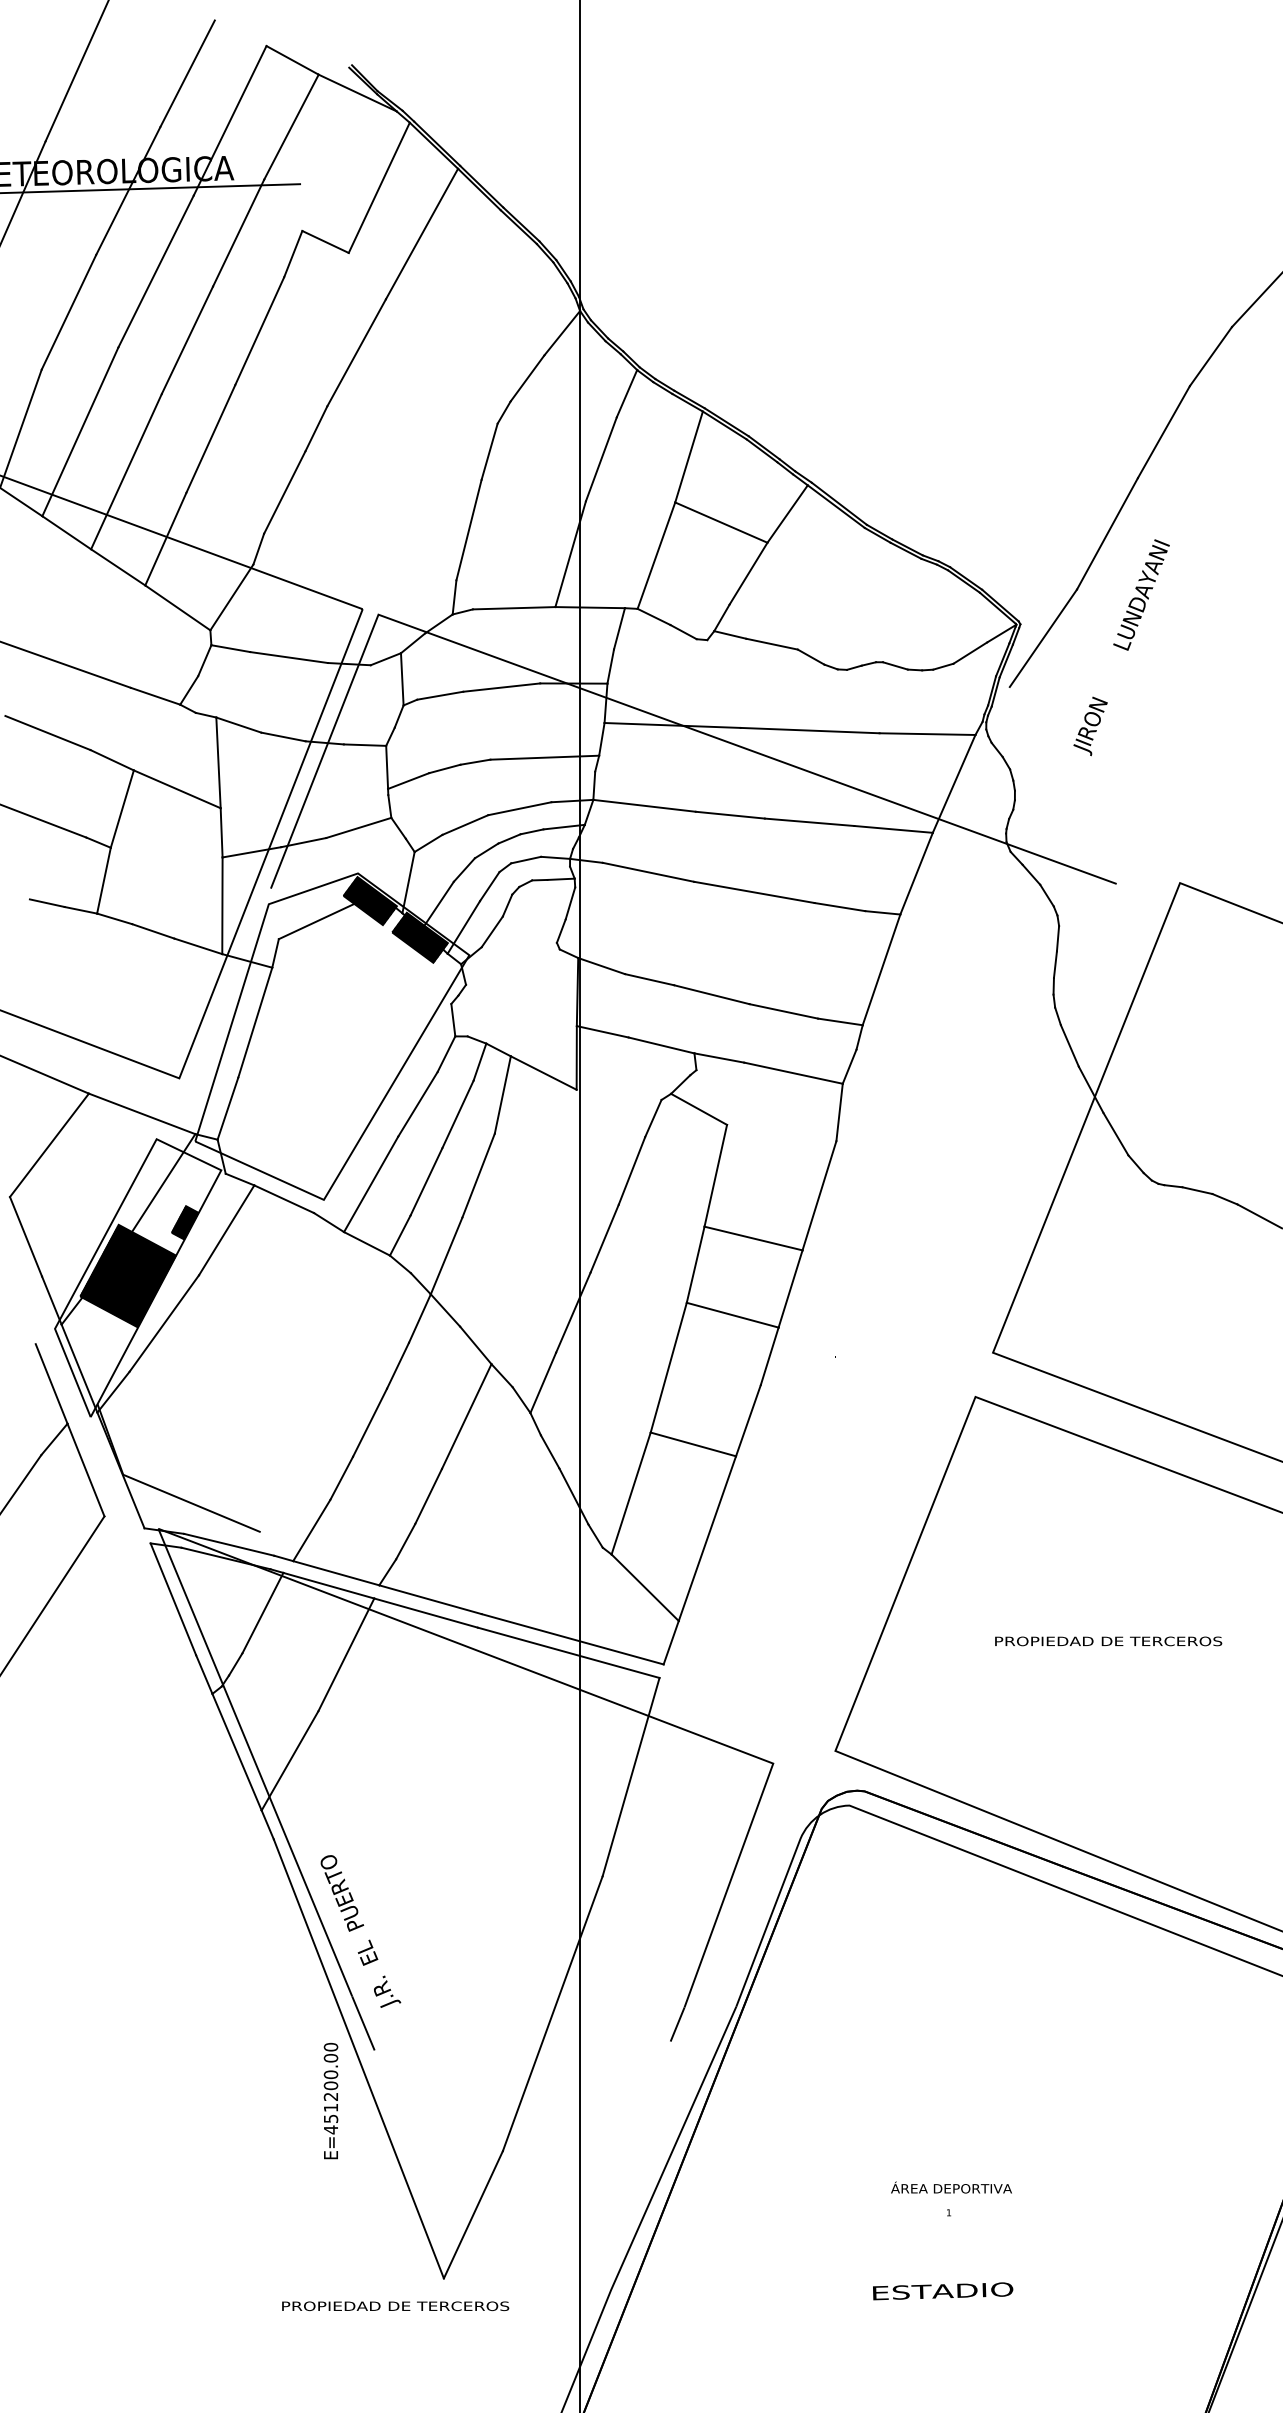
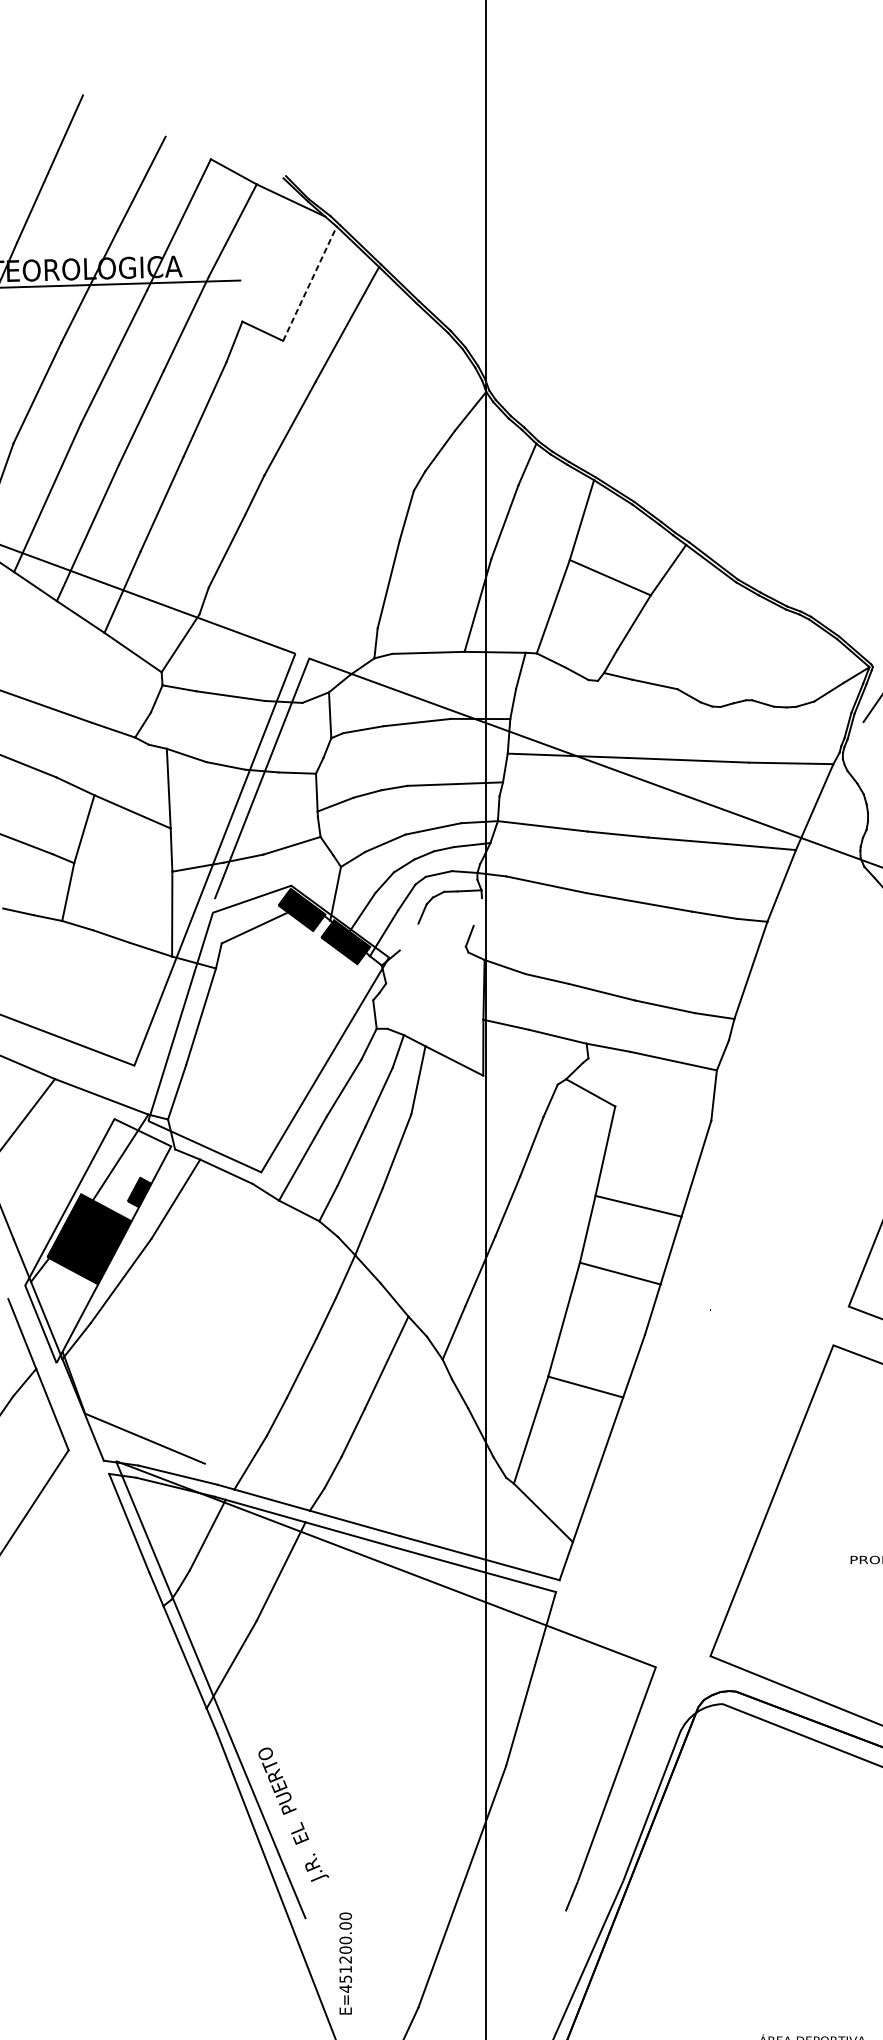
line: (379, 187) -> (310, 283), solid -> dashed
line: (570, 903) -> (477, 912), removed
line: (491, 931) -> (408, 936), removed
text: (330, 2101) -> (345, 1963), moved

